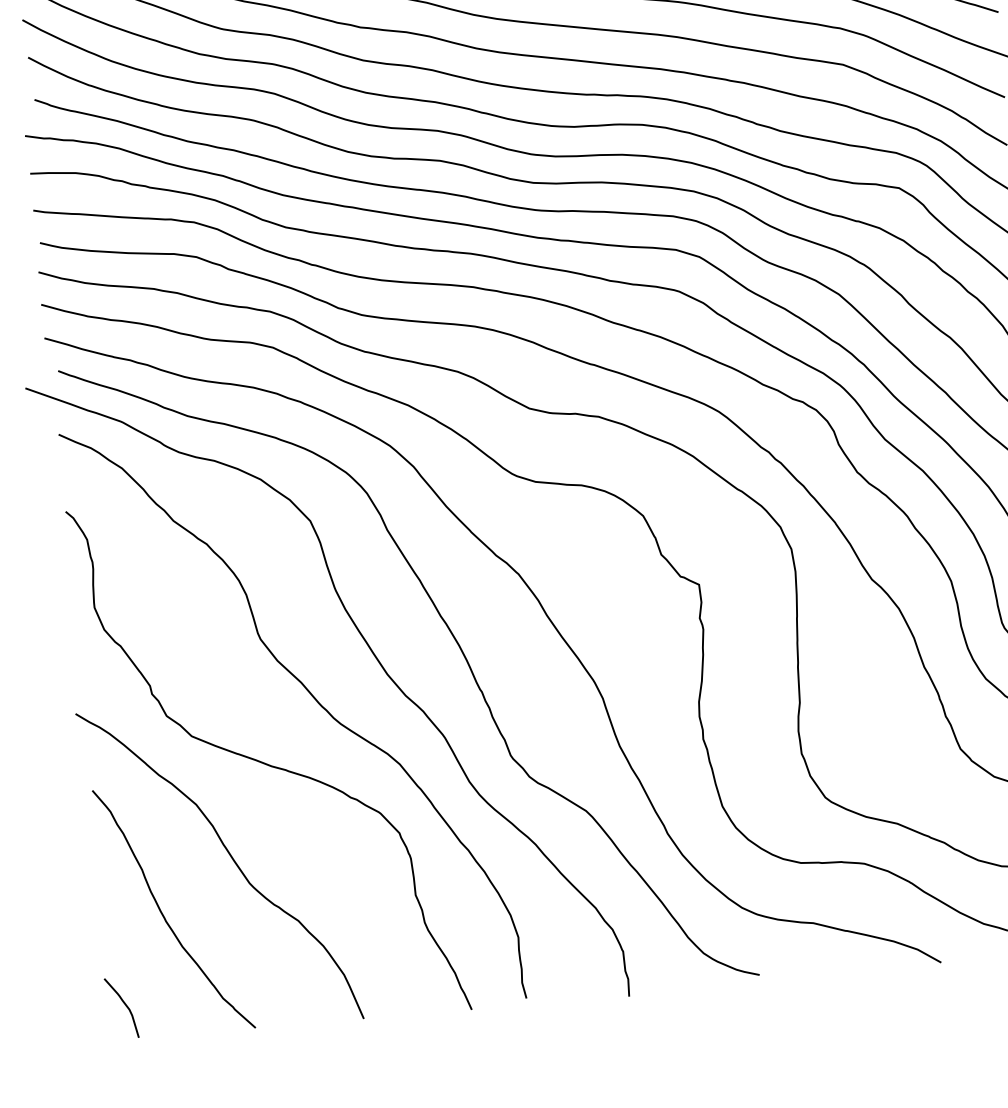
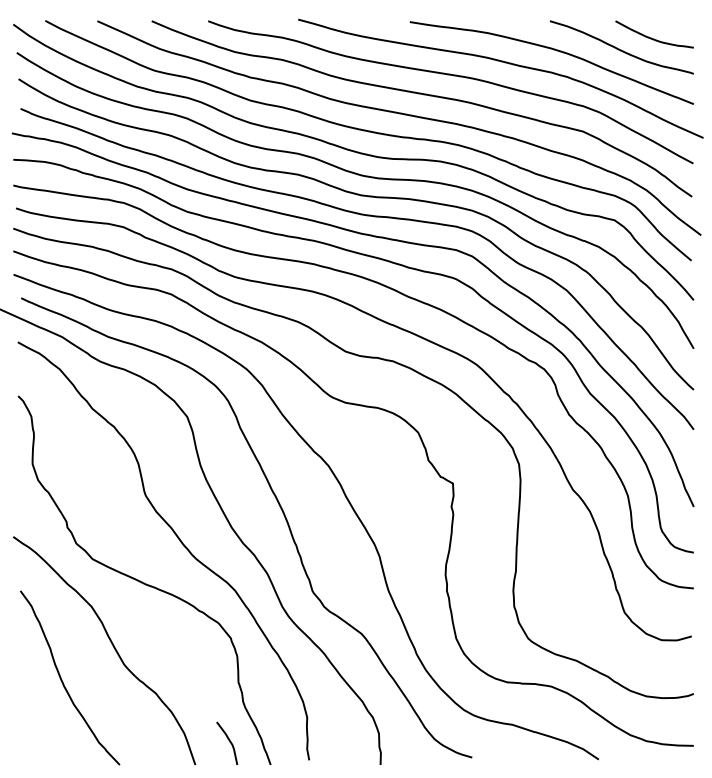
curve: (124, 1006) -> (229, 742), moved

